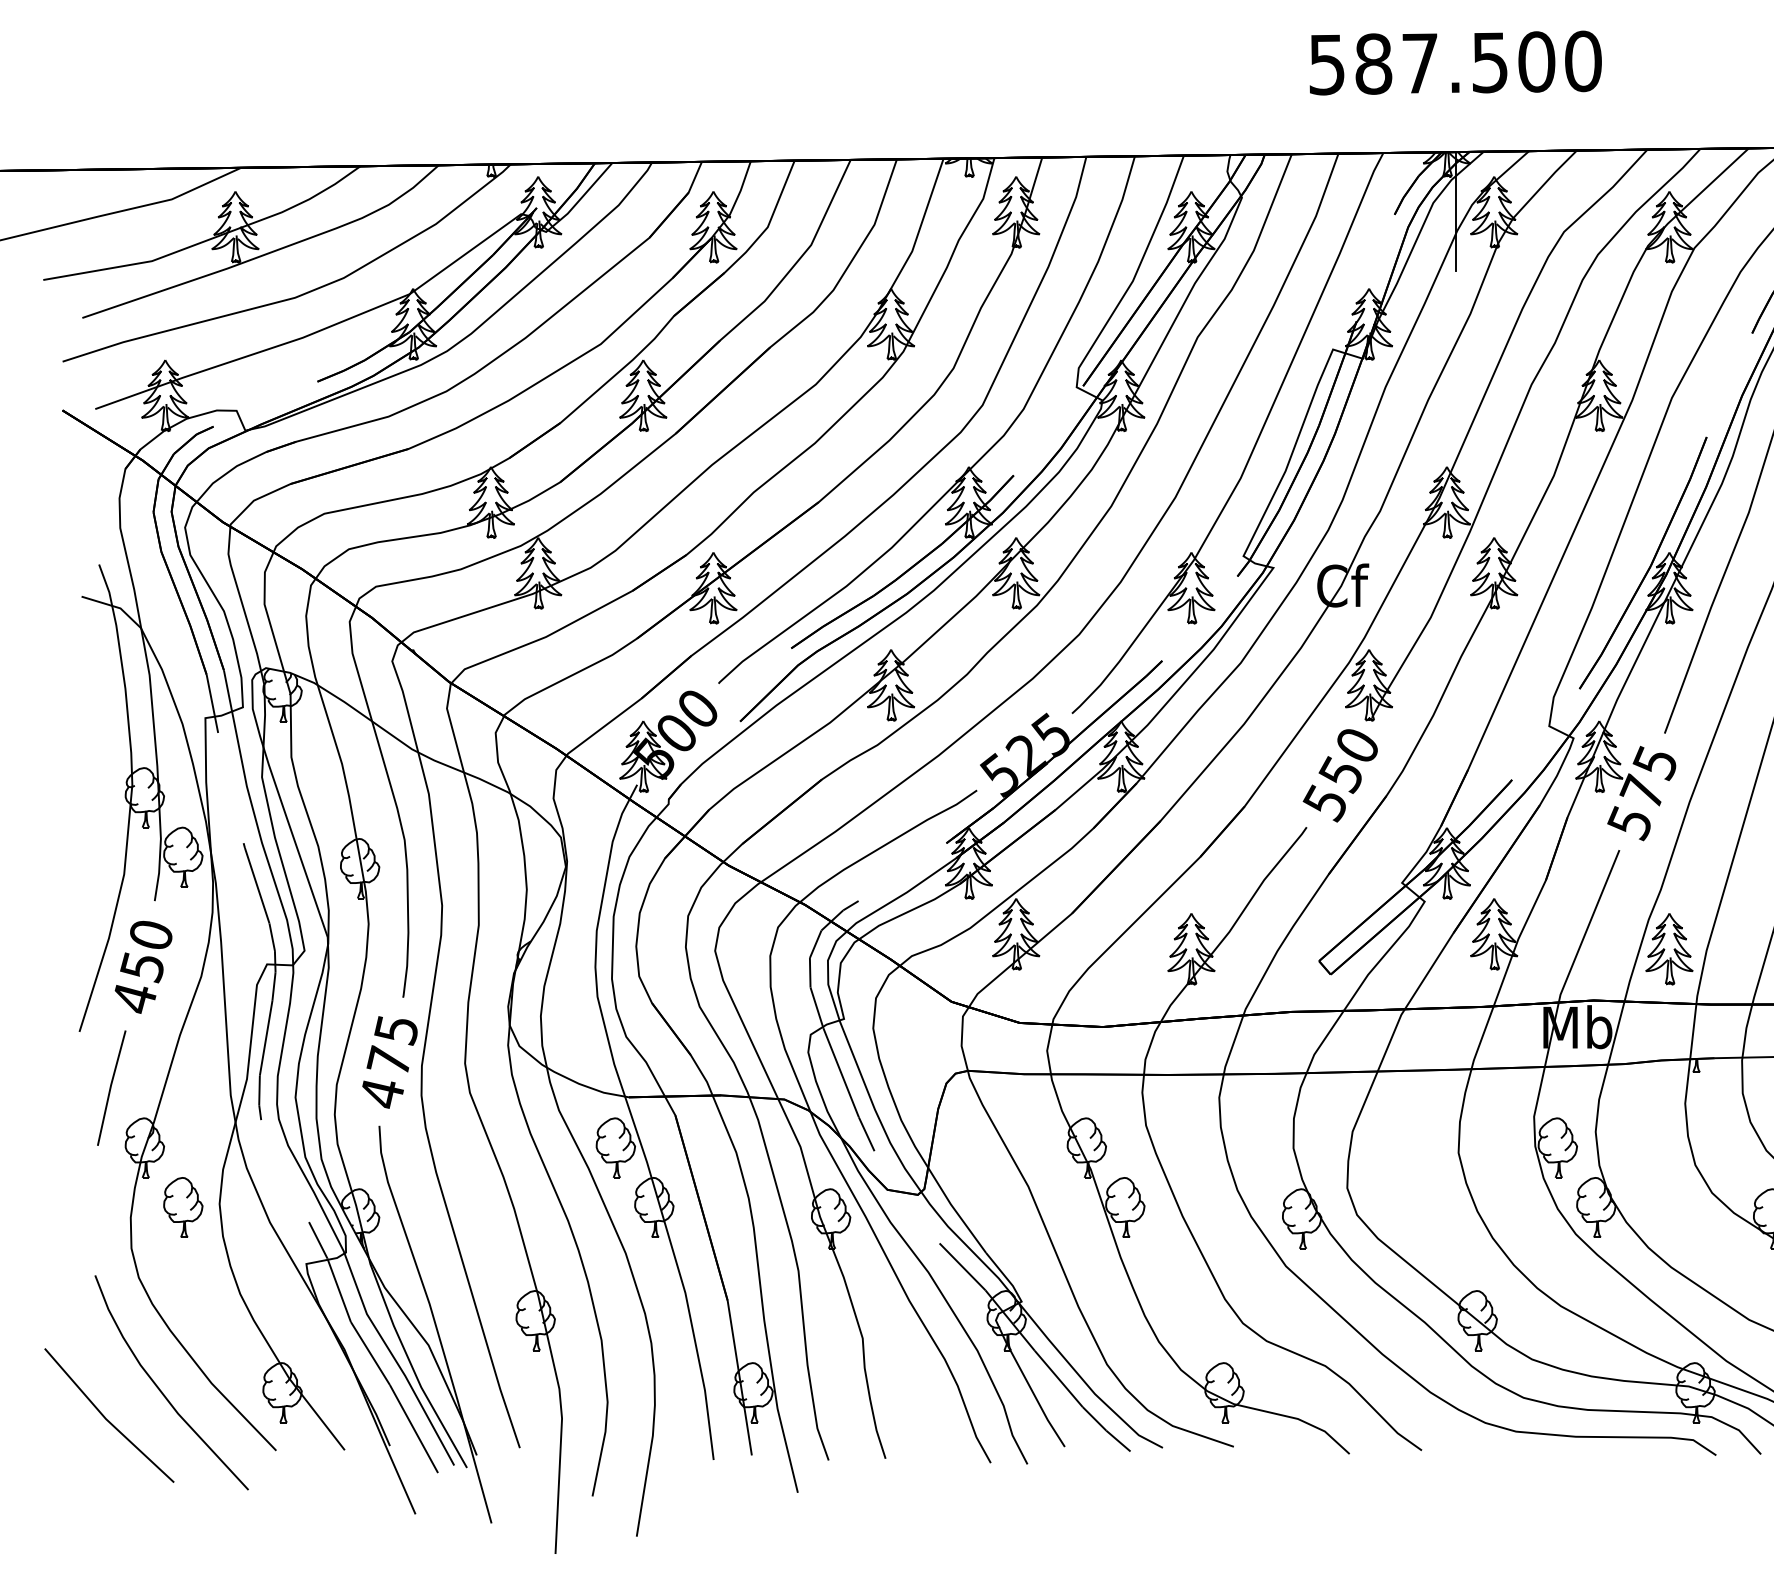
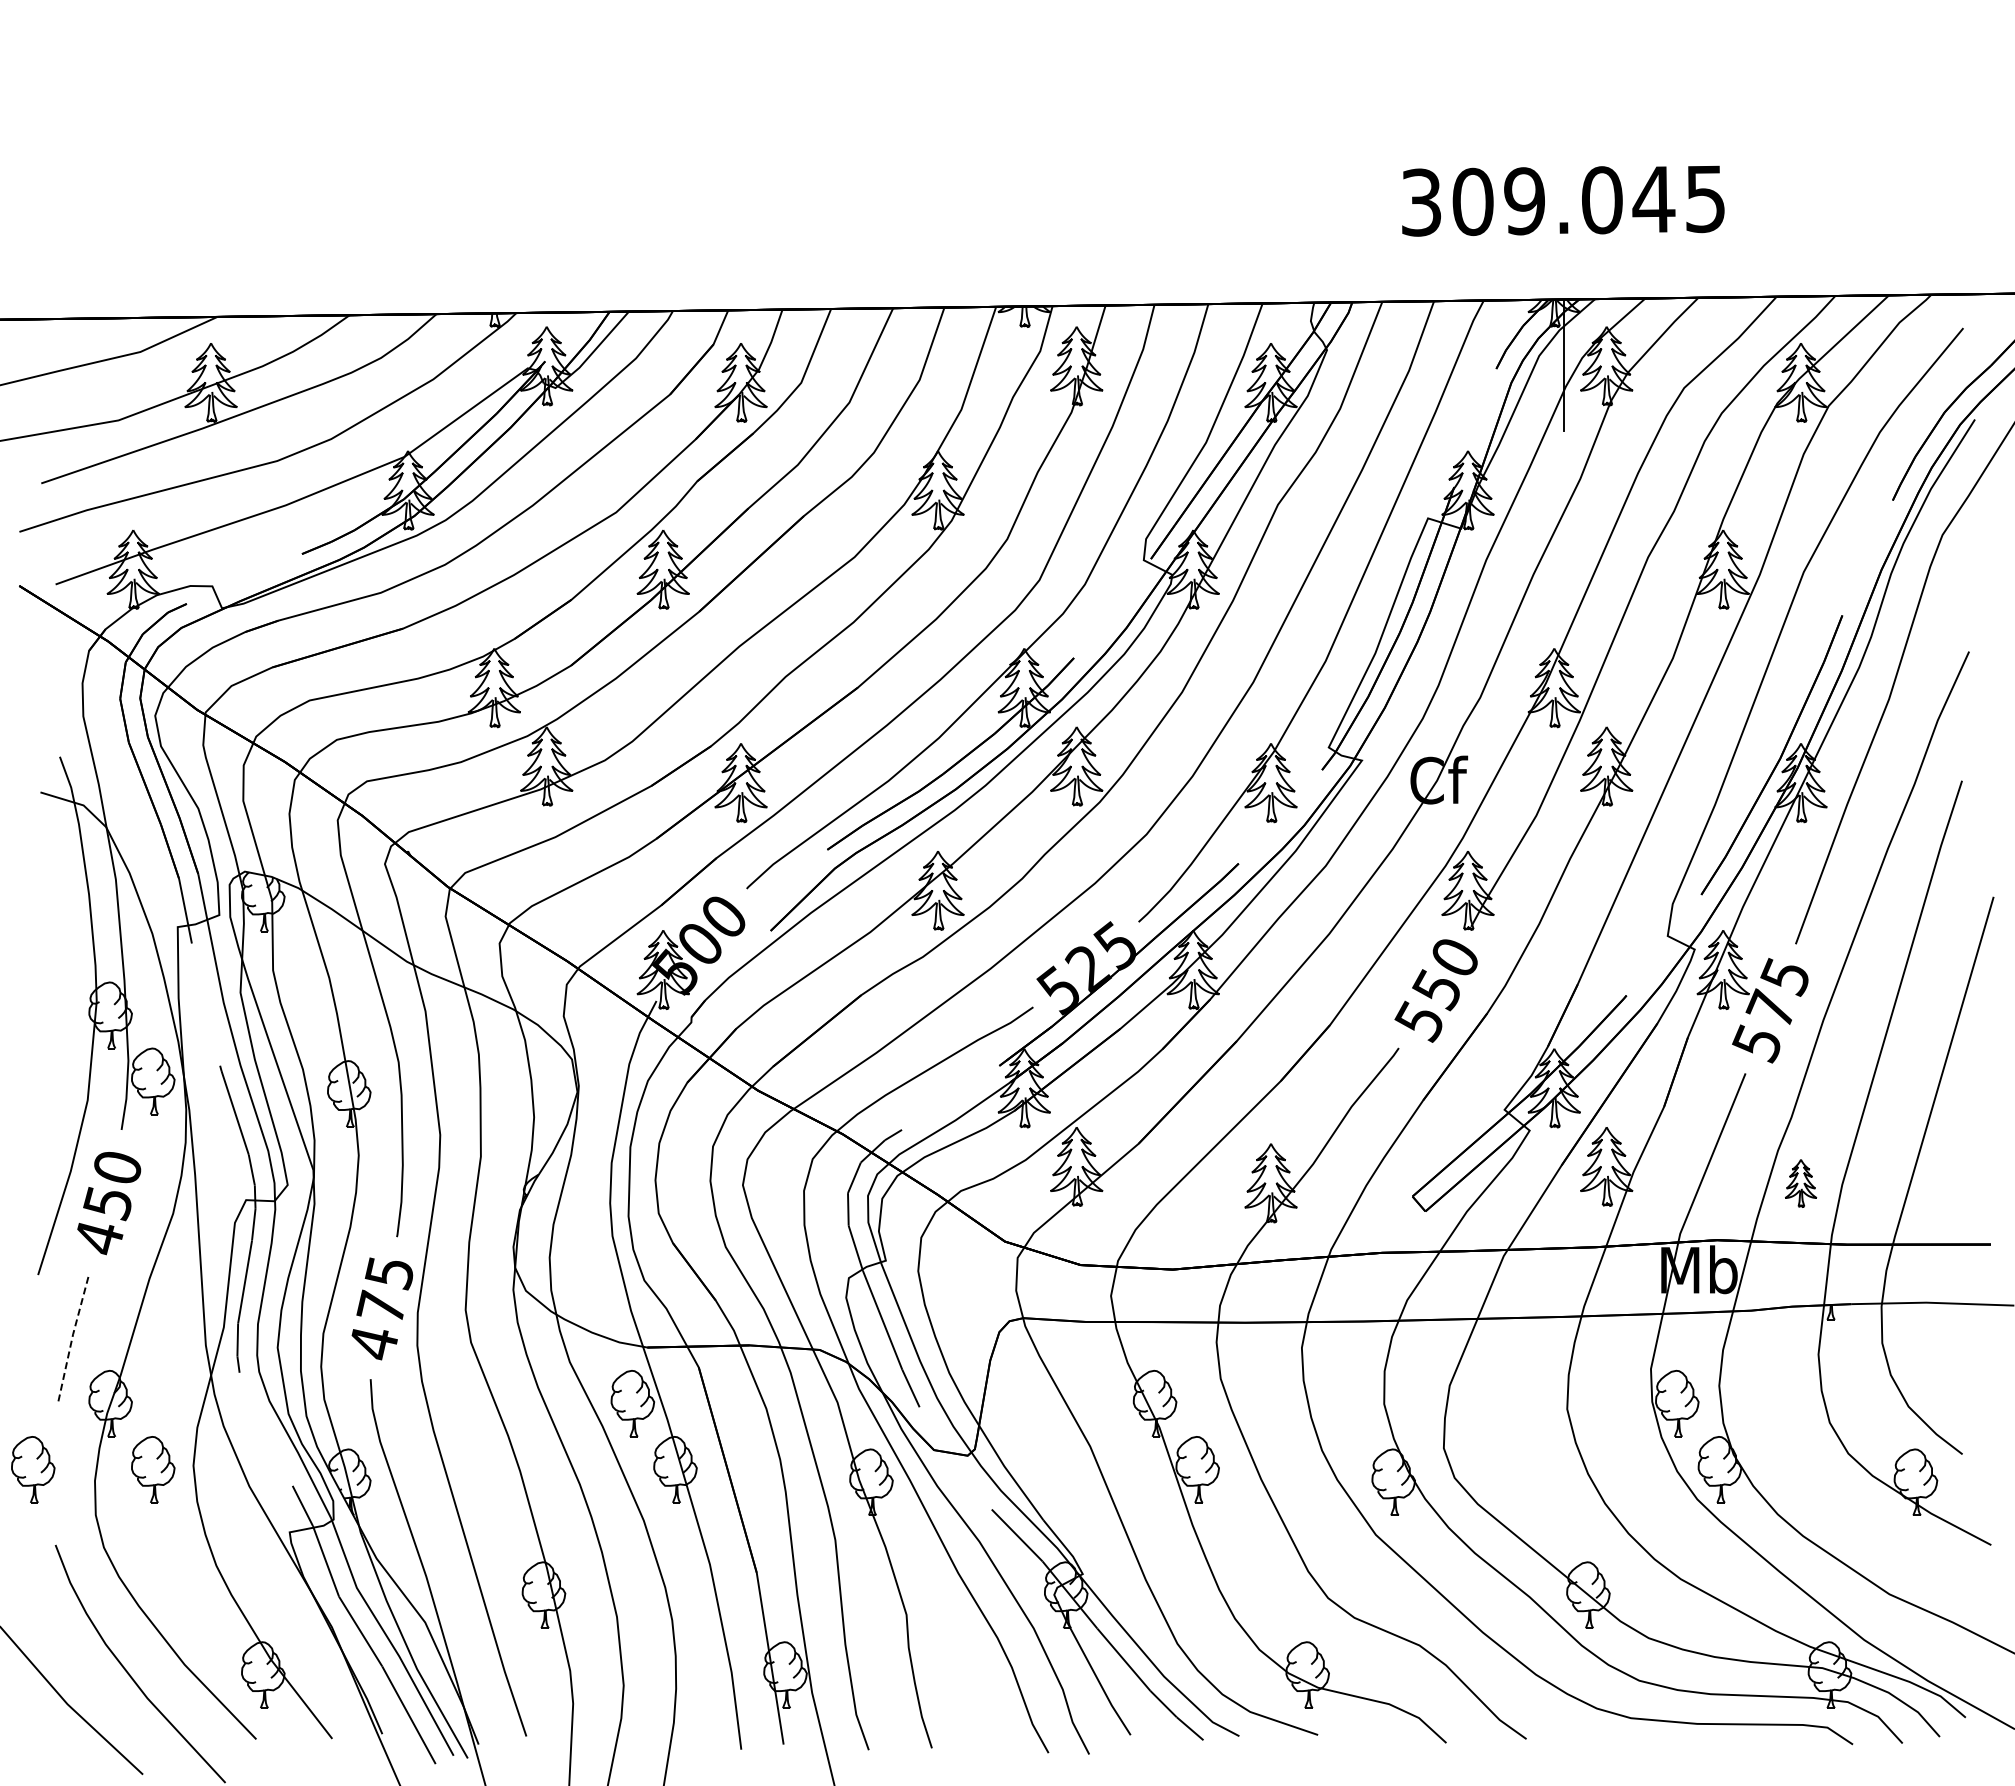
text: (1456, 62) -> (1564, 200), 587.500 -> 309.045
part: (1668, 949) -> (1800, 1183), size x0.6
line: (110, 1087) -> (72, 1336), solid -> dashed
part: (75, 1207) -> (33, 1469), added

